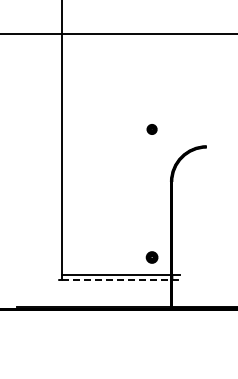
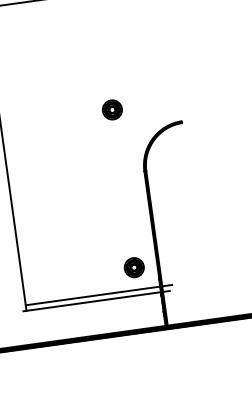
part: (151, 129) -> (111, 110), size x1.67
part: (151, 257) -> (133, 267), size x1.43
line: (116, 280) -> (94, 302), dashed -> solid

